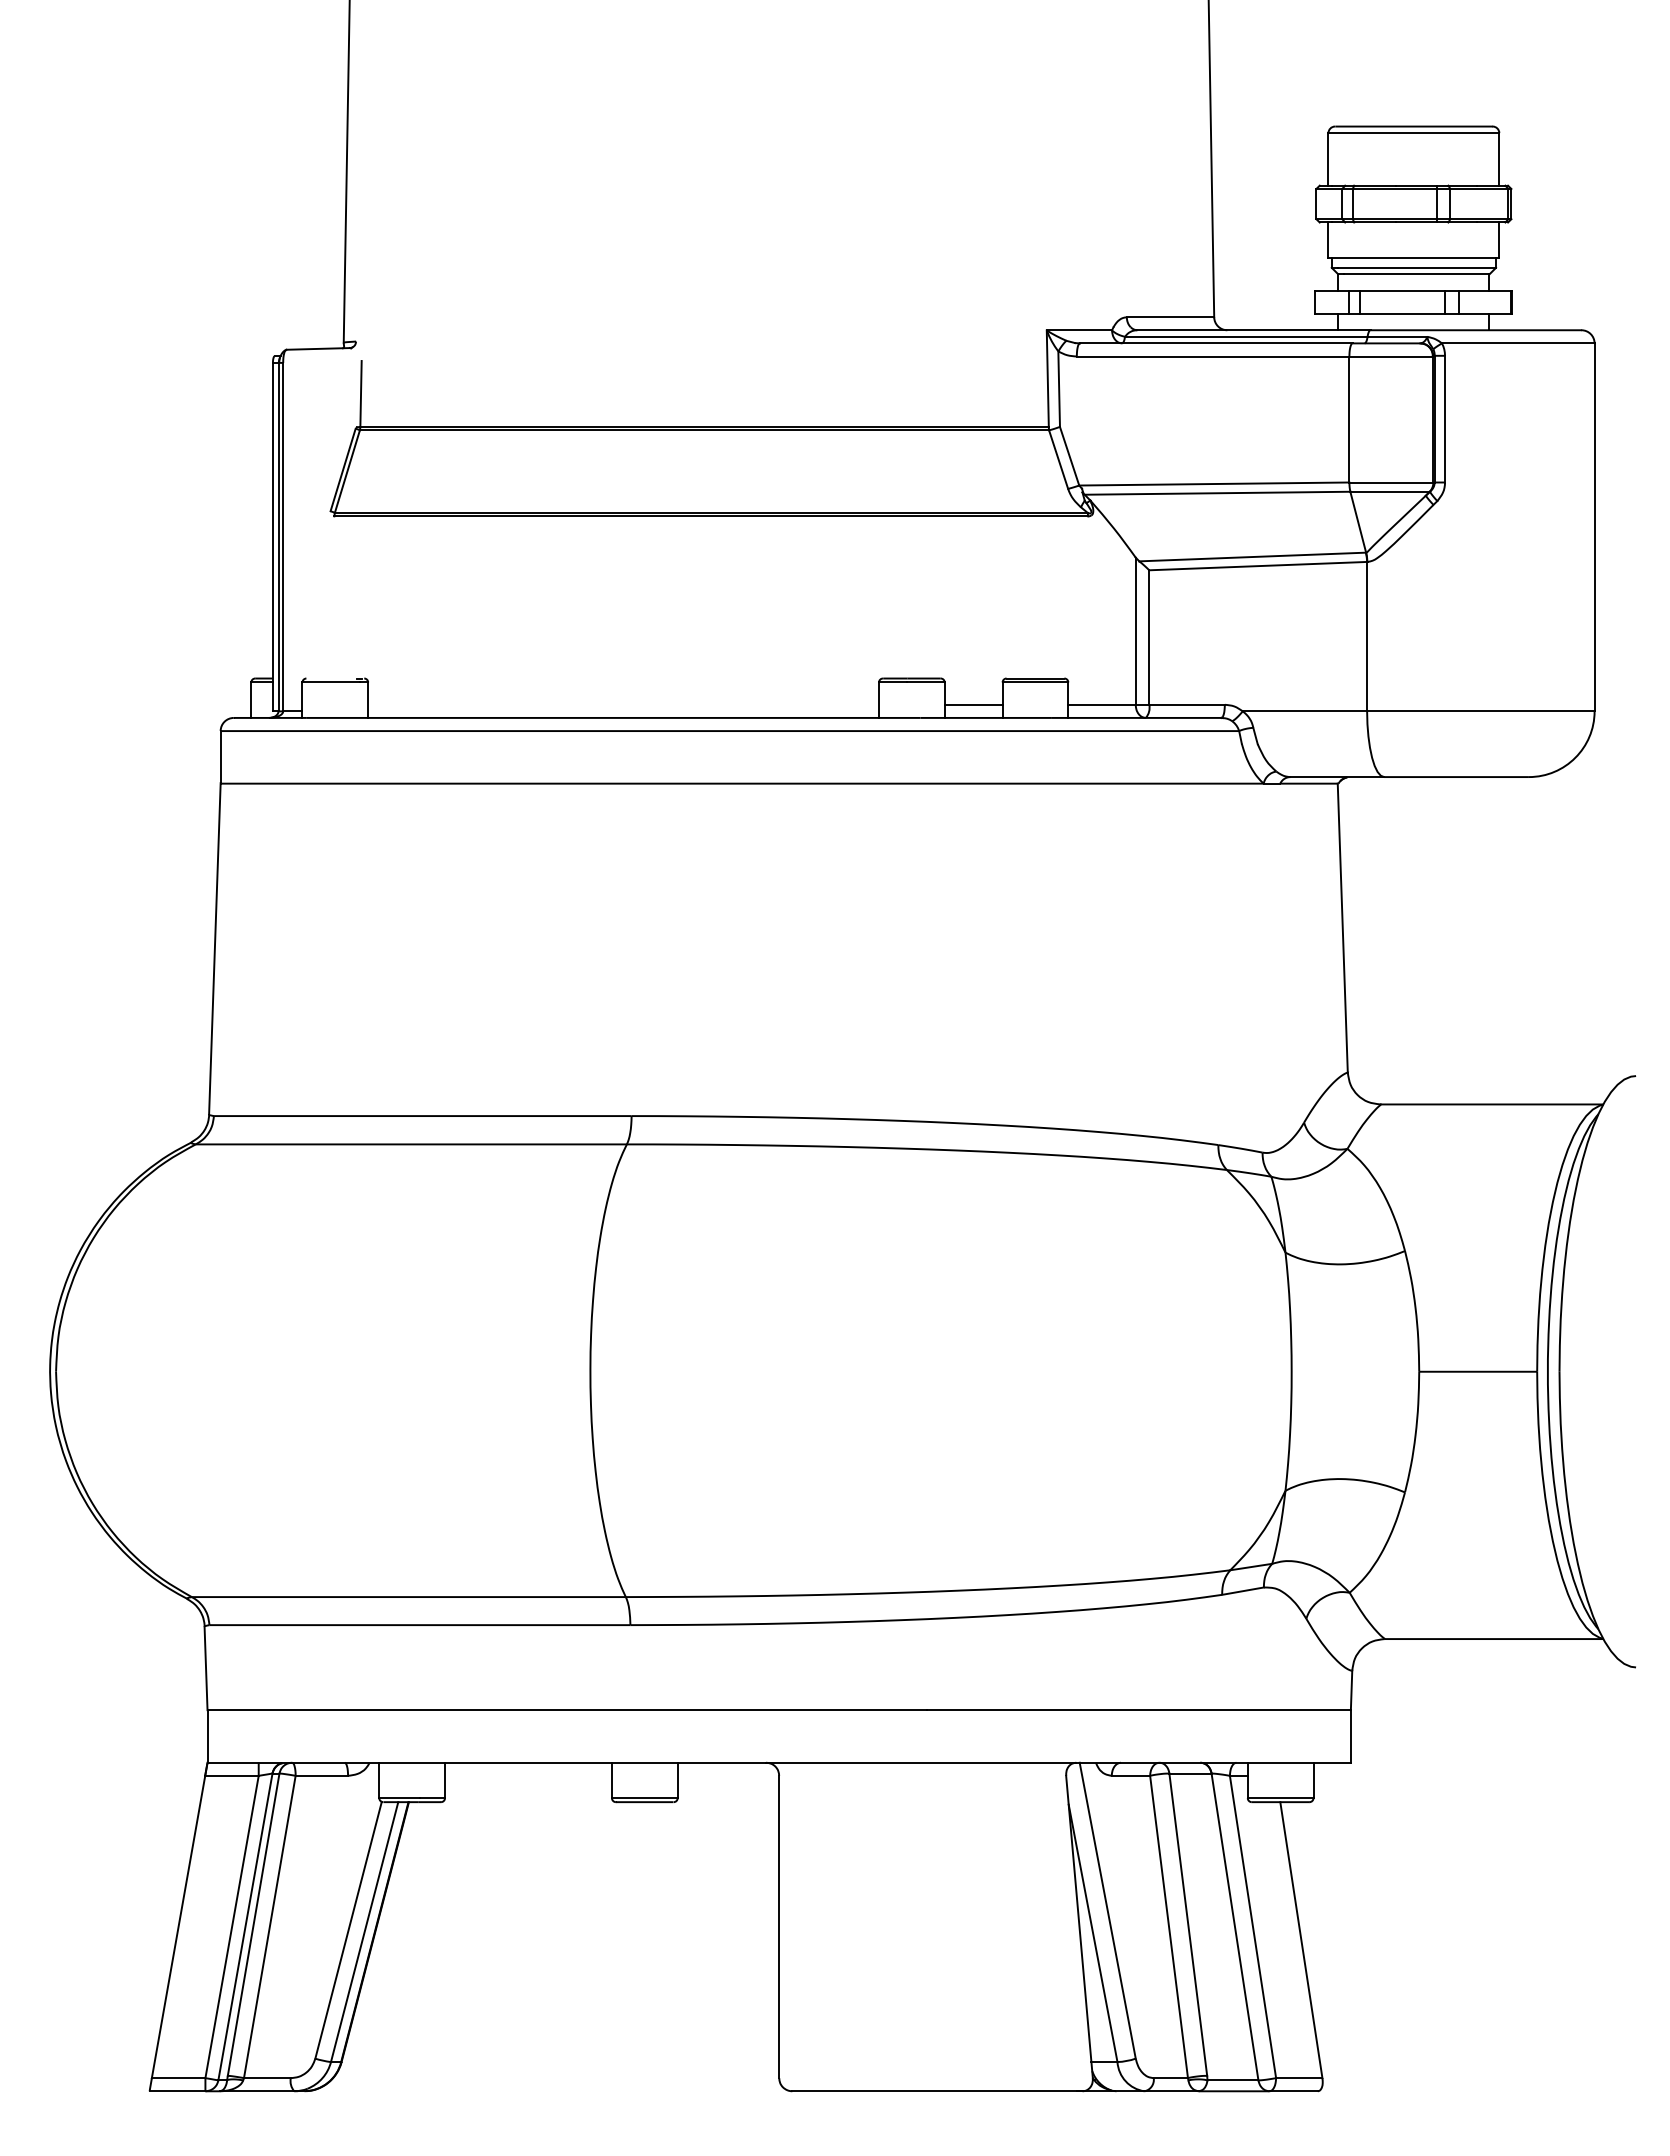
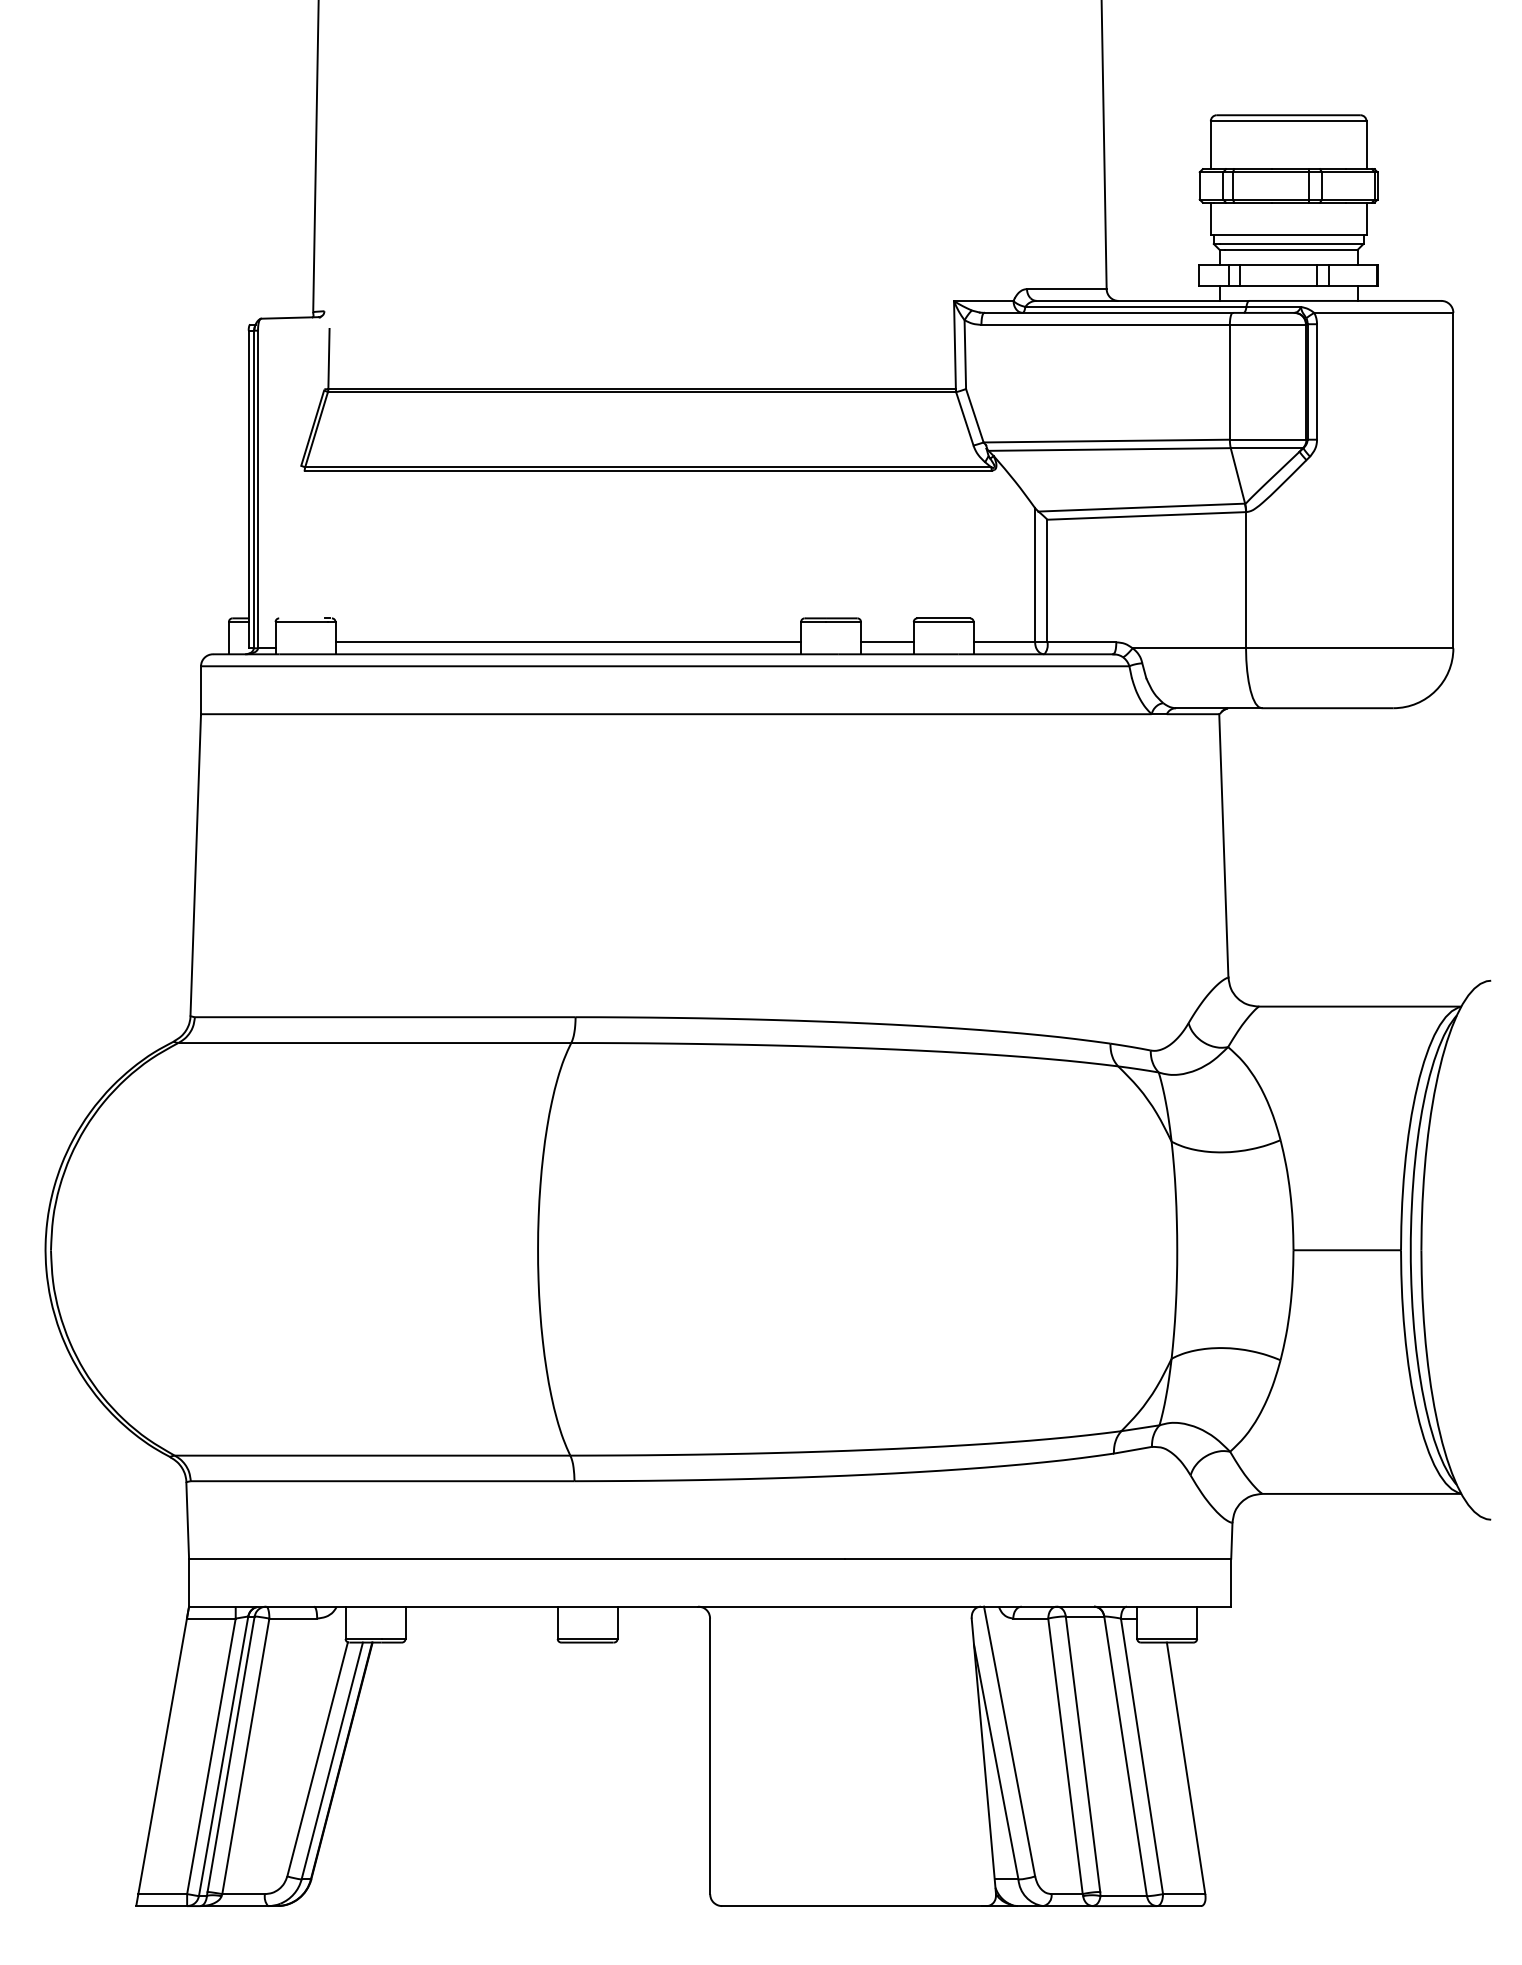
line: (623, 704) -> (568, 642), added

